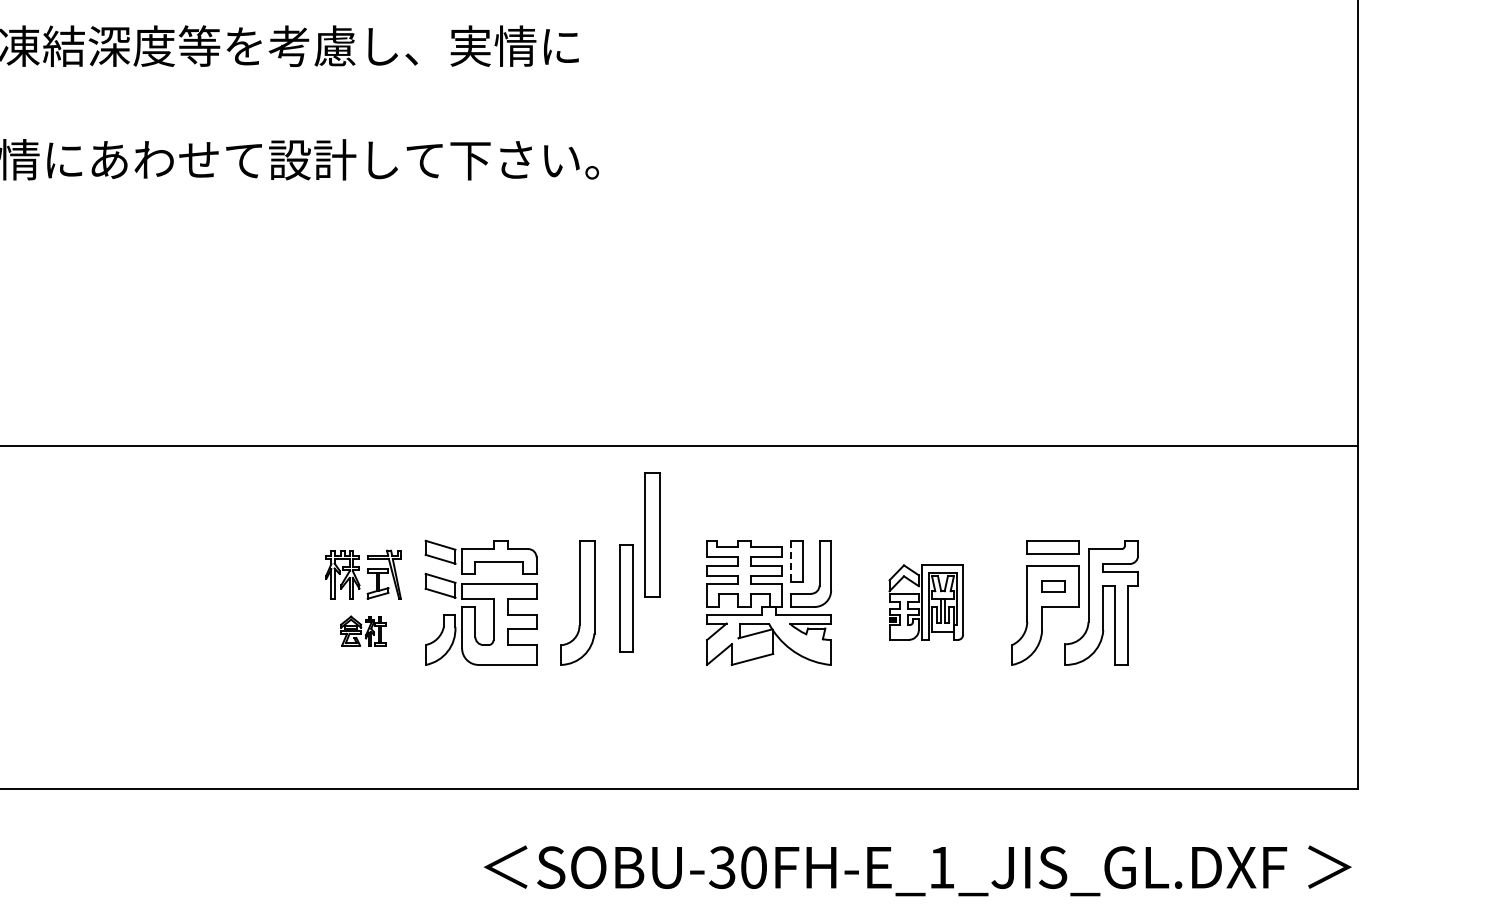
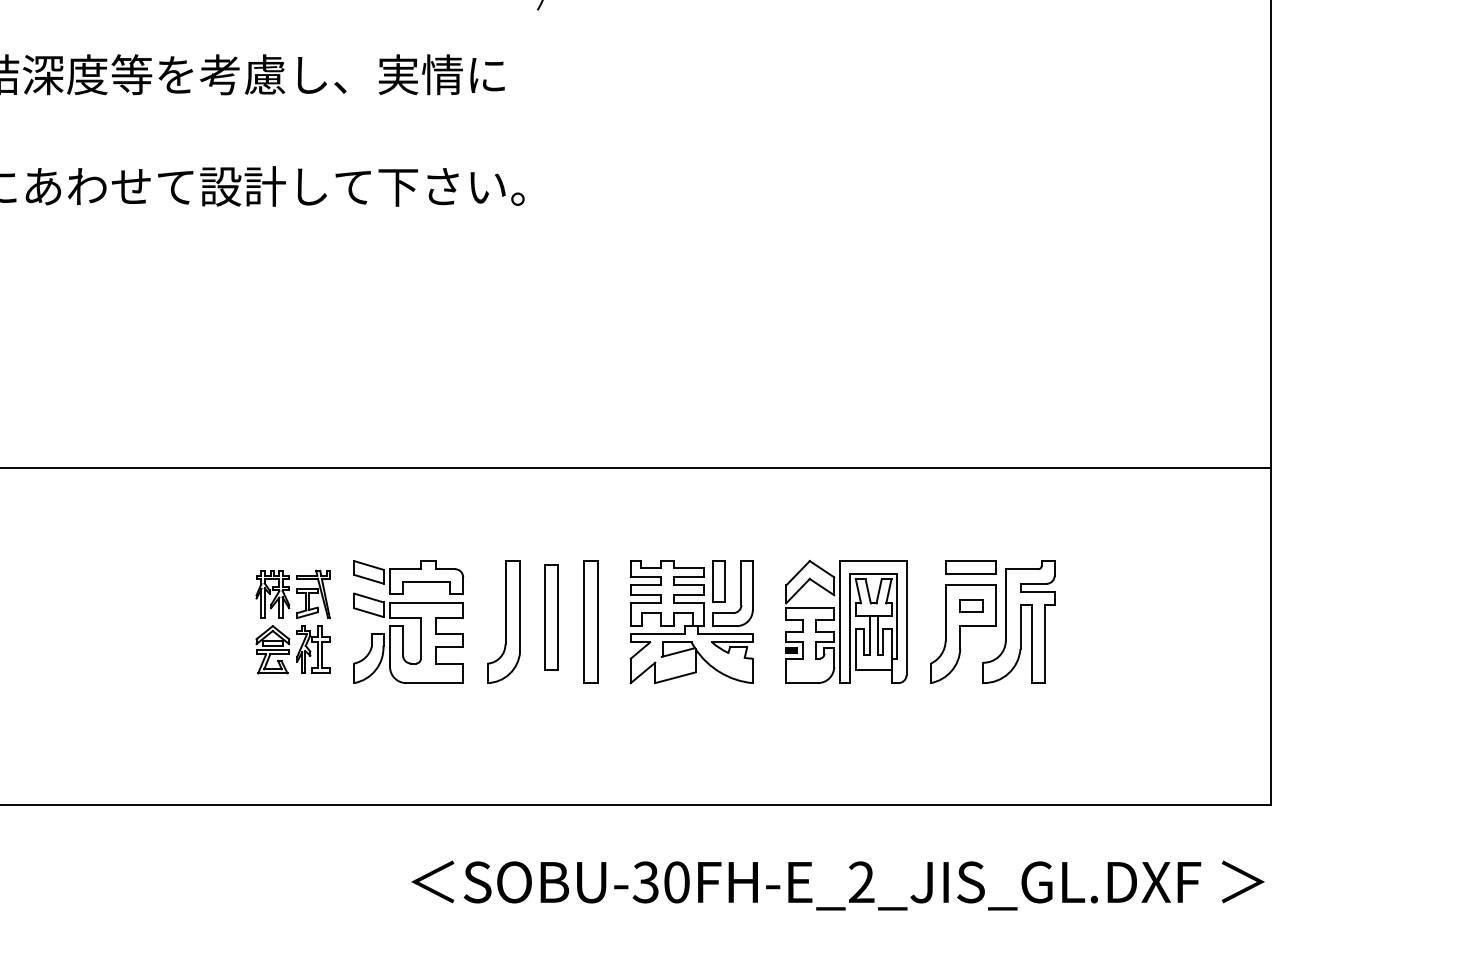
part: (651, 534) -> (590, 621), moved
line: (790, 561) -> (712, 581), dashed -> solid
part: (926, 602) -> (846, 621), size x1.67
part: (362, 630) -> (292, 649), size x1.67
text: (941, 866) -> (861, 881), SOBU-30FH-E_1_JIS_GL.DXF -> SOBU-30FH-E_2_JIS_GL.DXF

